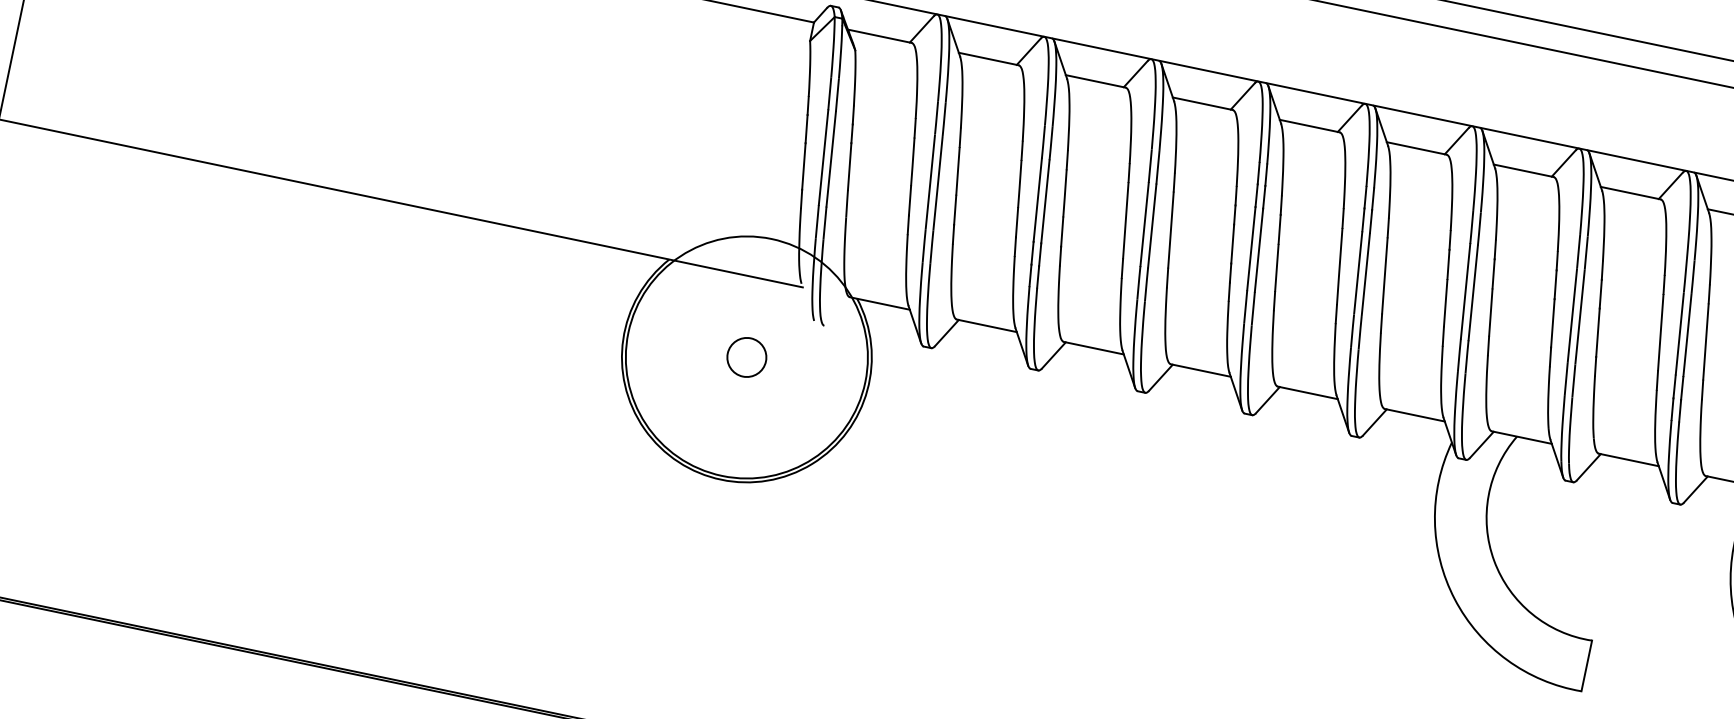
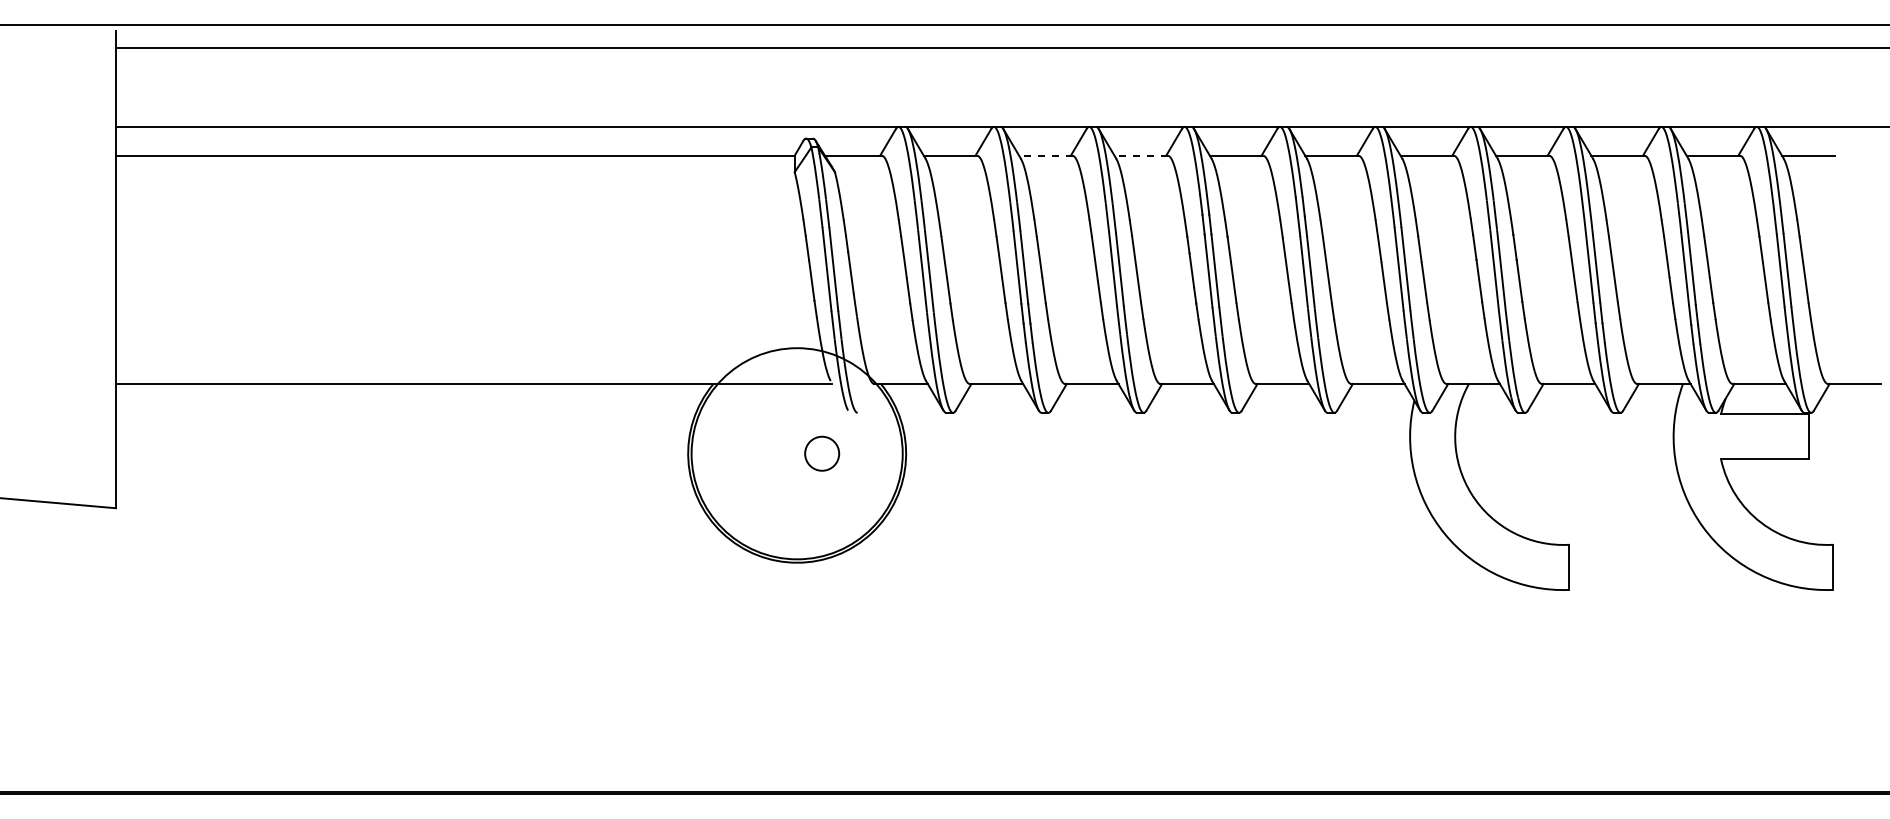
line: (1095, 81) -> (1045, 155), solid -> dashed
line: (1203, 103) -> (1141, 155), solid -> dashed
circle: (747, 357) -> (822, 453), moved

